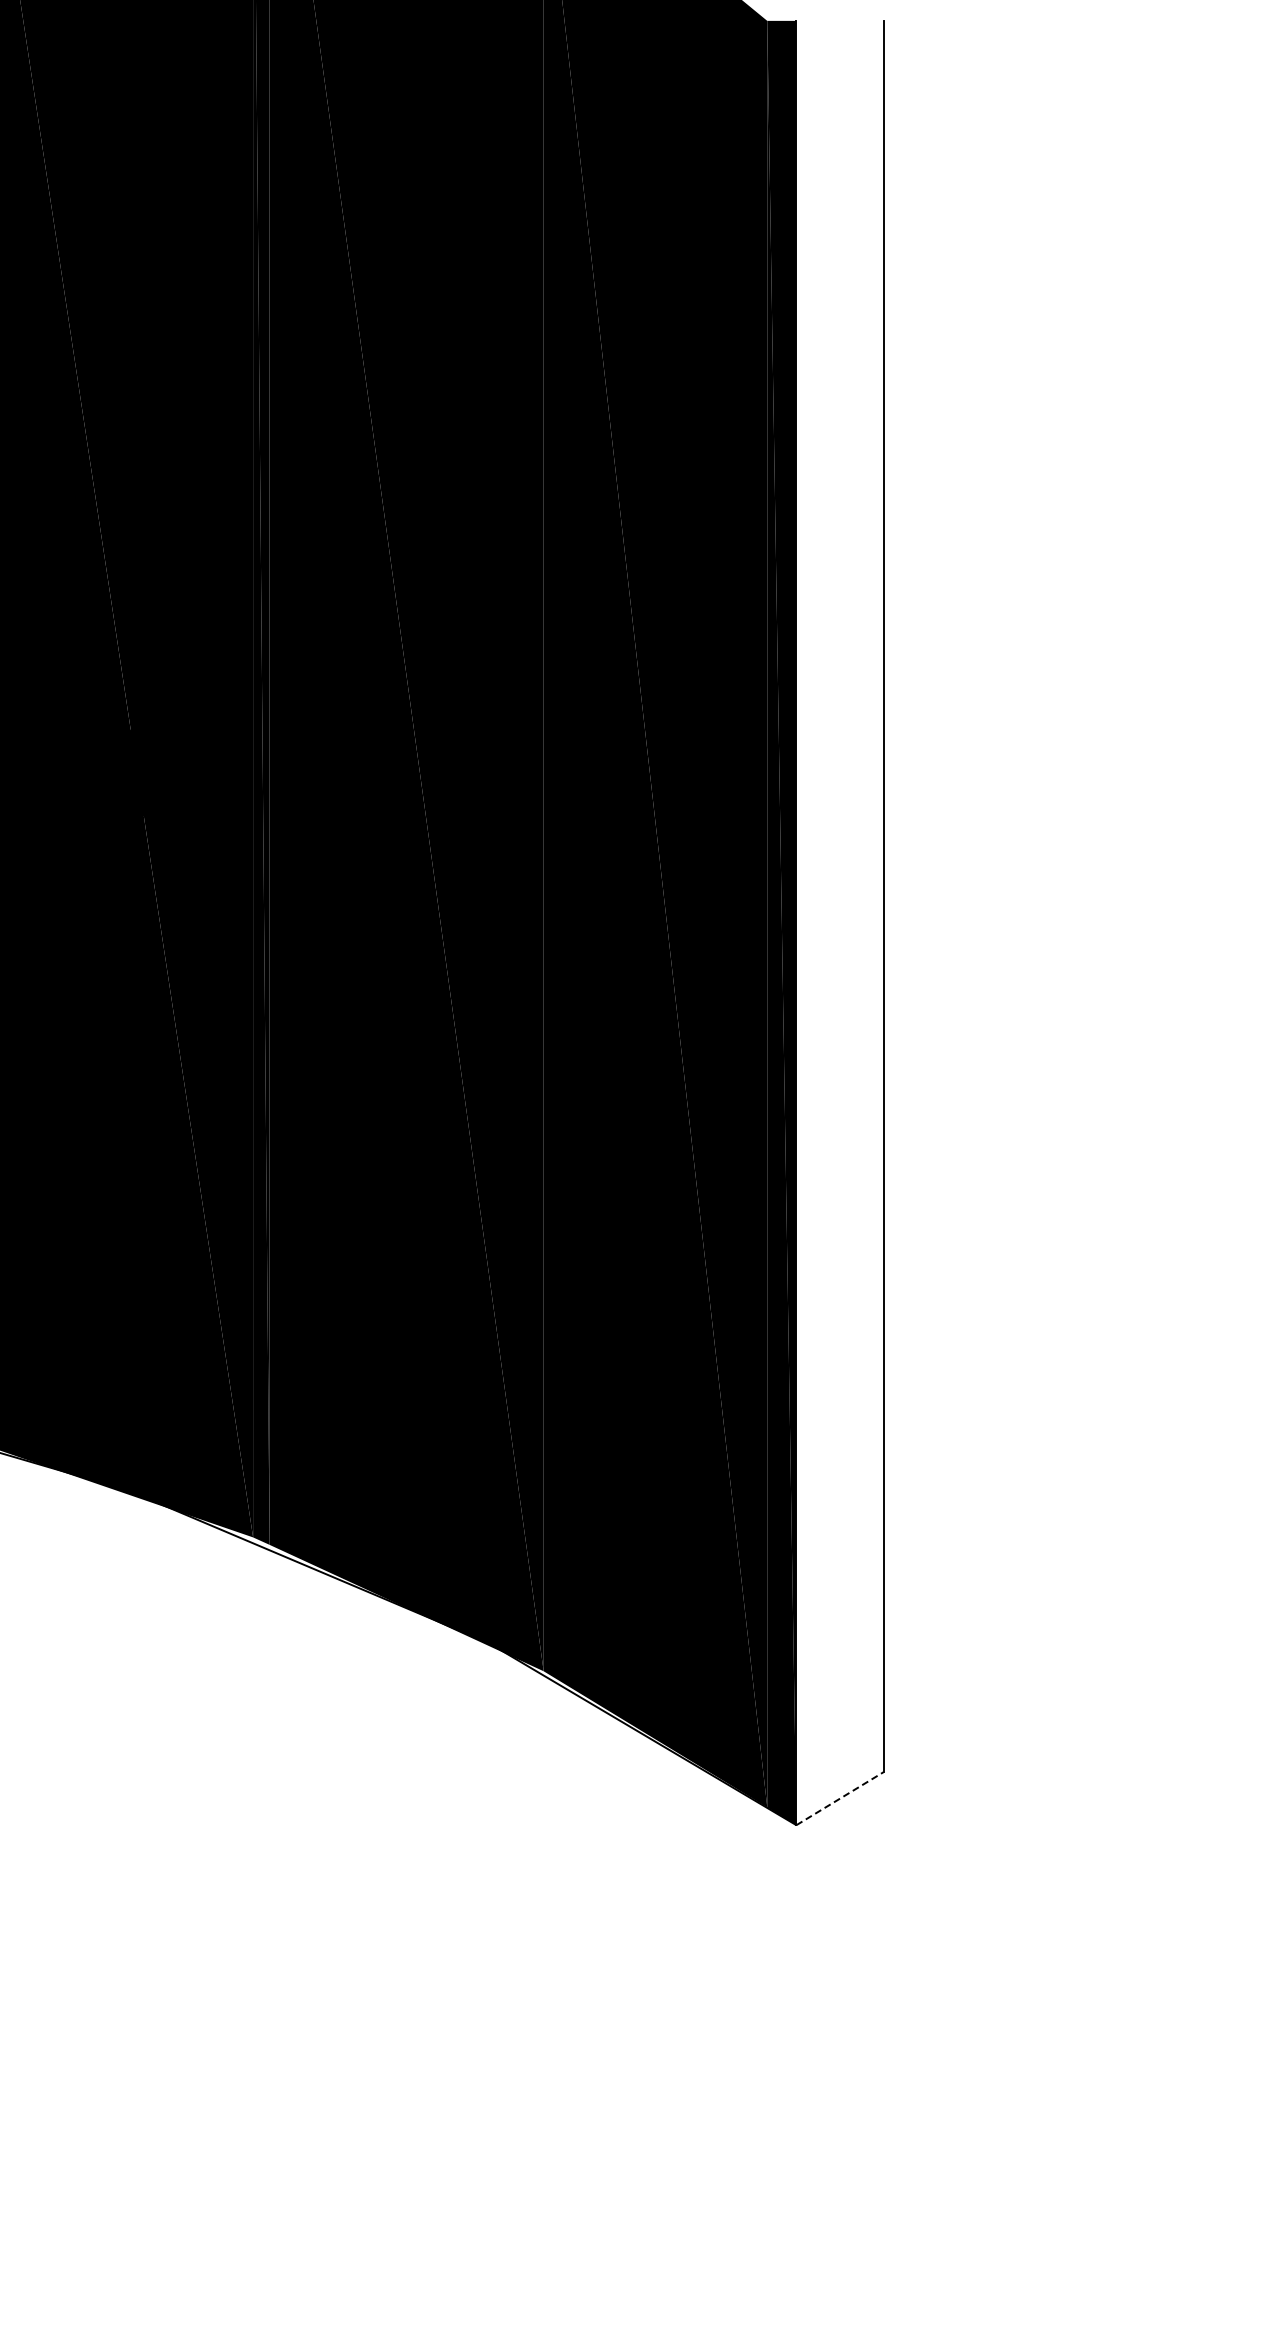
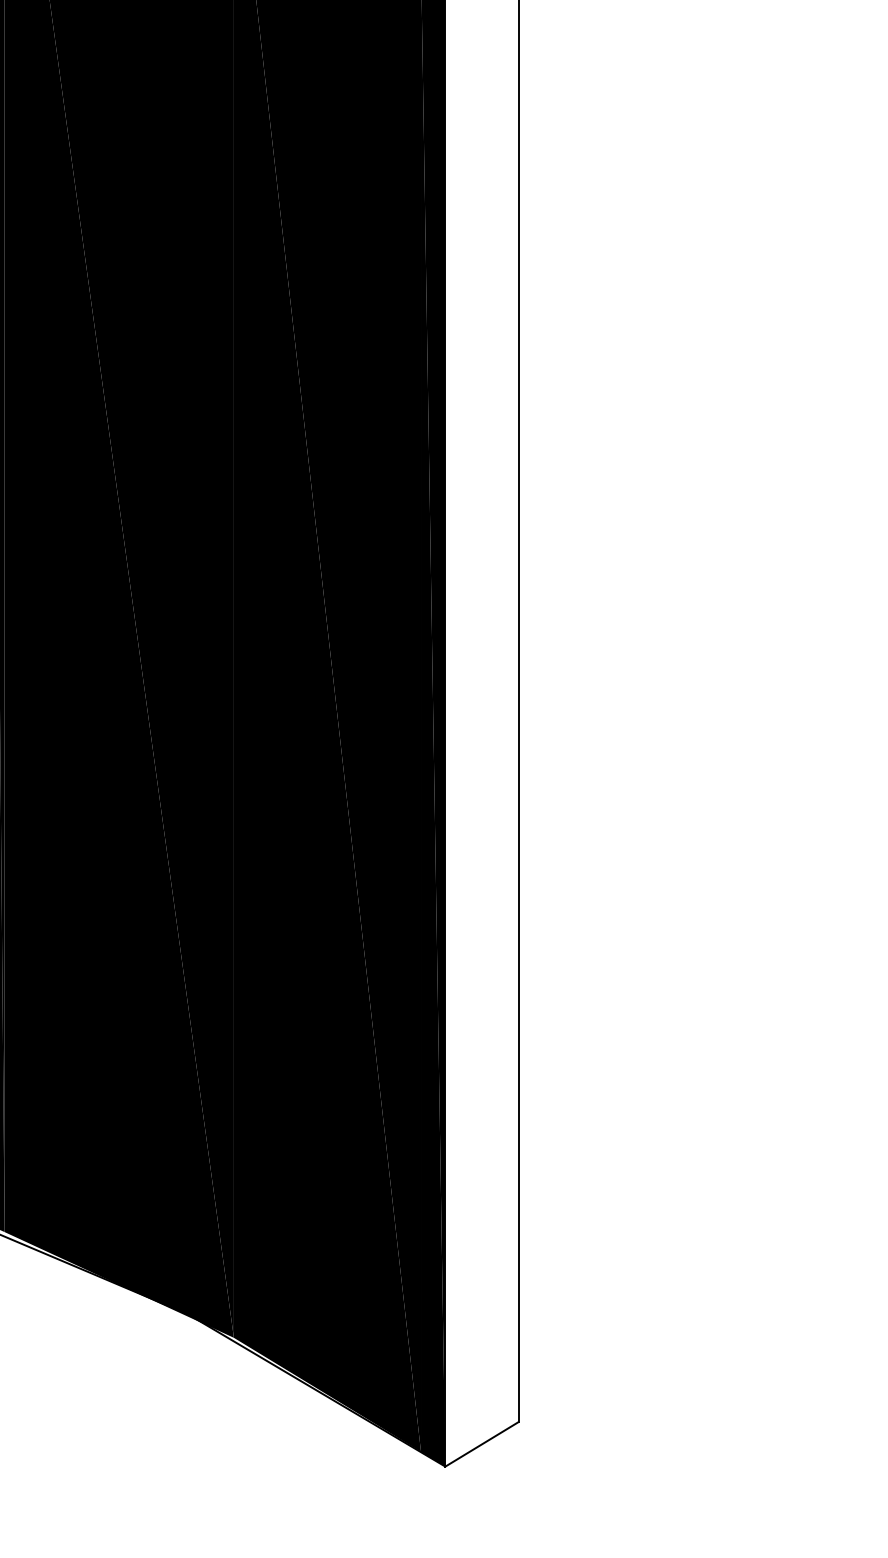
line: (840, 1798) -> (482, 1444), dashed -> solid

